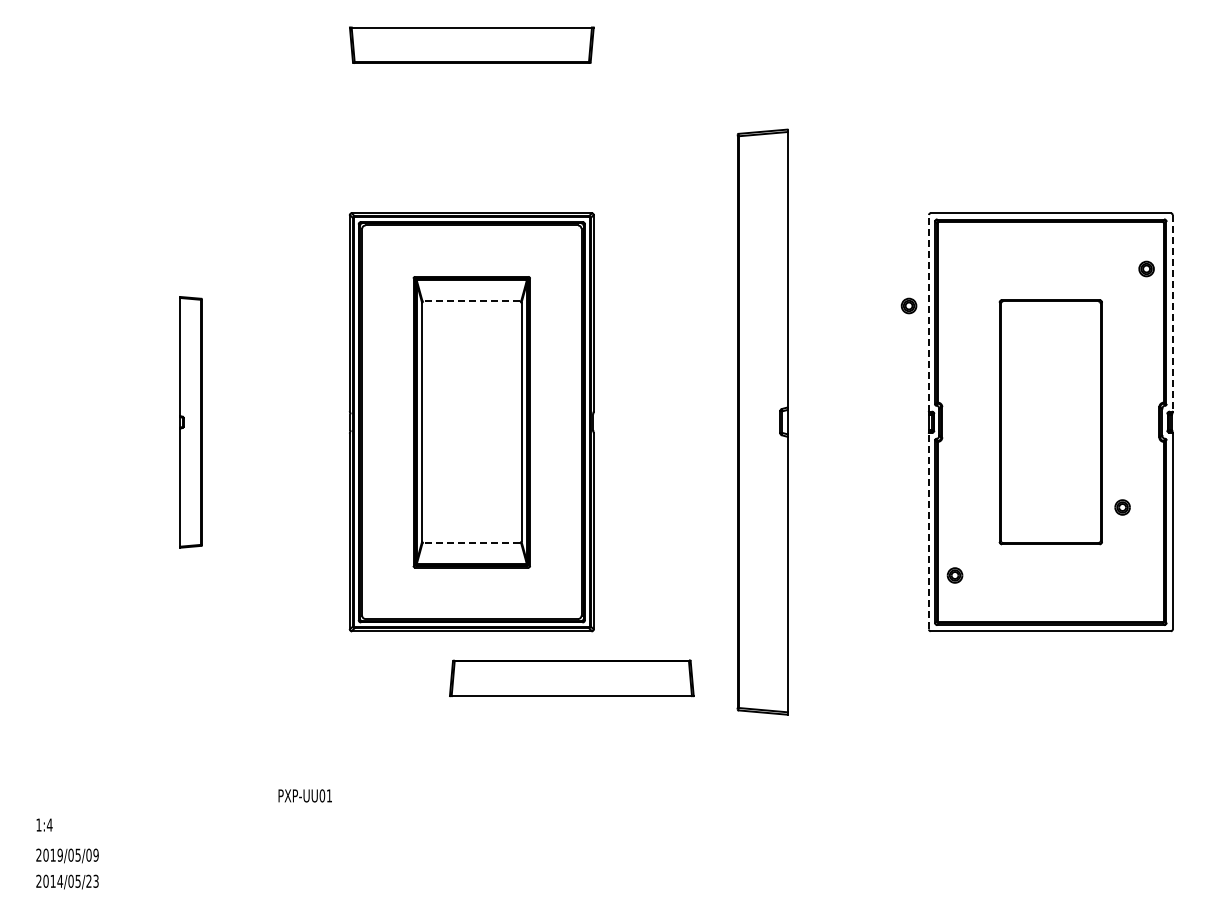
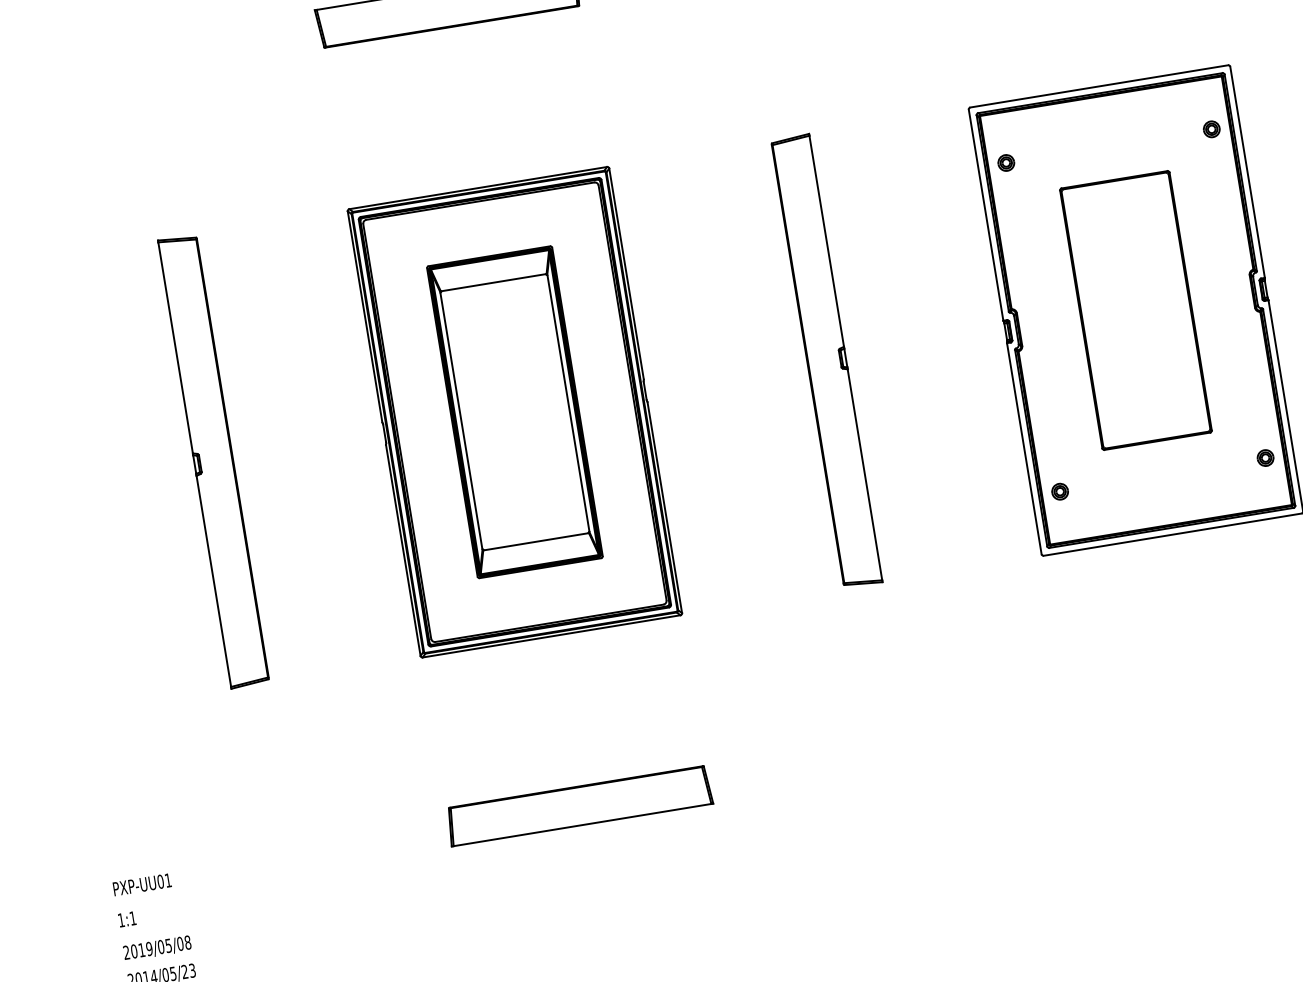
line: (471, 301) -> (493, 282), dashed -> solid
part: (908, 305) -> (1005, 162), moved
line: (928, 312) -> (985, 214), dashed -> solid
line: (1172, 313) -> (1247, 172), dashed -> solid
part: (190, 422) -> (213, 461), size x1.67
part: (762, 422) -> (826, 361), size x0.71
part: (1122, 507) -> (1265, 458), moved
line: (928, 530) -> (1023, 448), dashed -> solid
line: (471, 543) -> (535, 542), dashed -> solid
part: (571, 678) -> (579, 806), moved
text: (304, 795) -> (141, 884), moved
text: (49, 824) -> (132, 917), 1:4 -> 1:1
text: (95, 855) -> (187, 943), 2019/05/09 -> 2019/05/08

